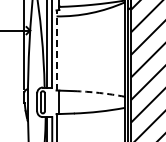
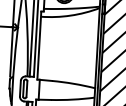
line: (56, 49) -> (39, 44), dashed -> solid
arc: (99, 92) -> (73, 83), dashed -> solid

